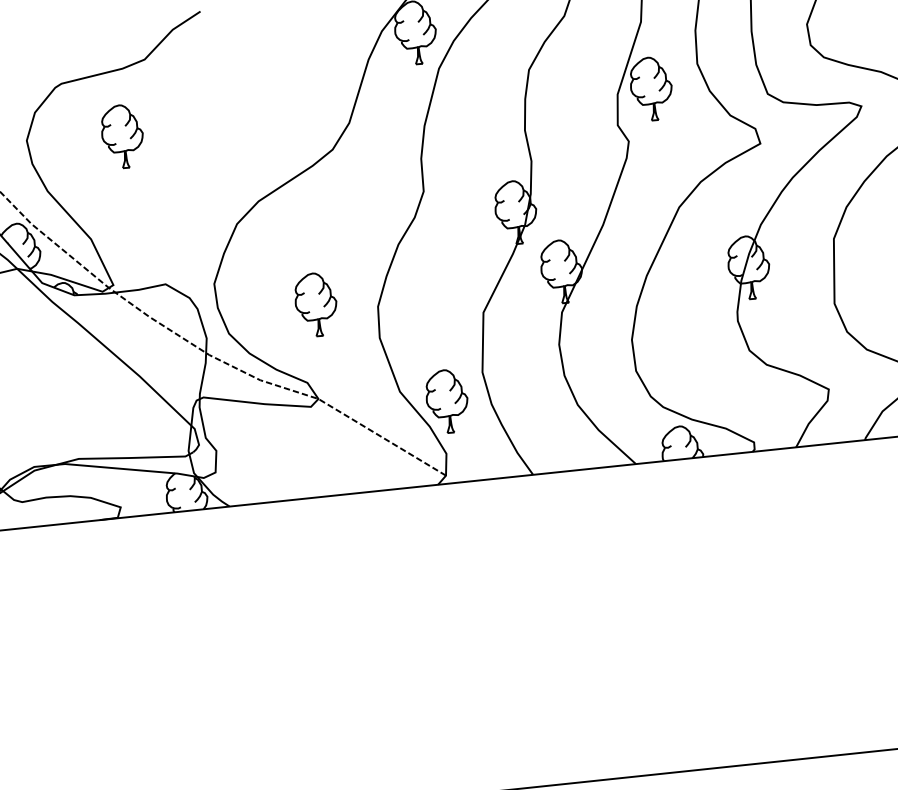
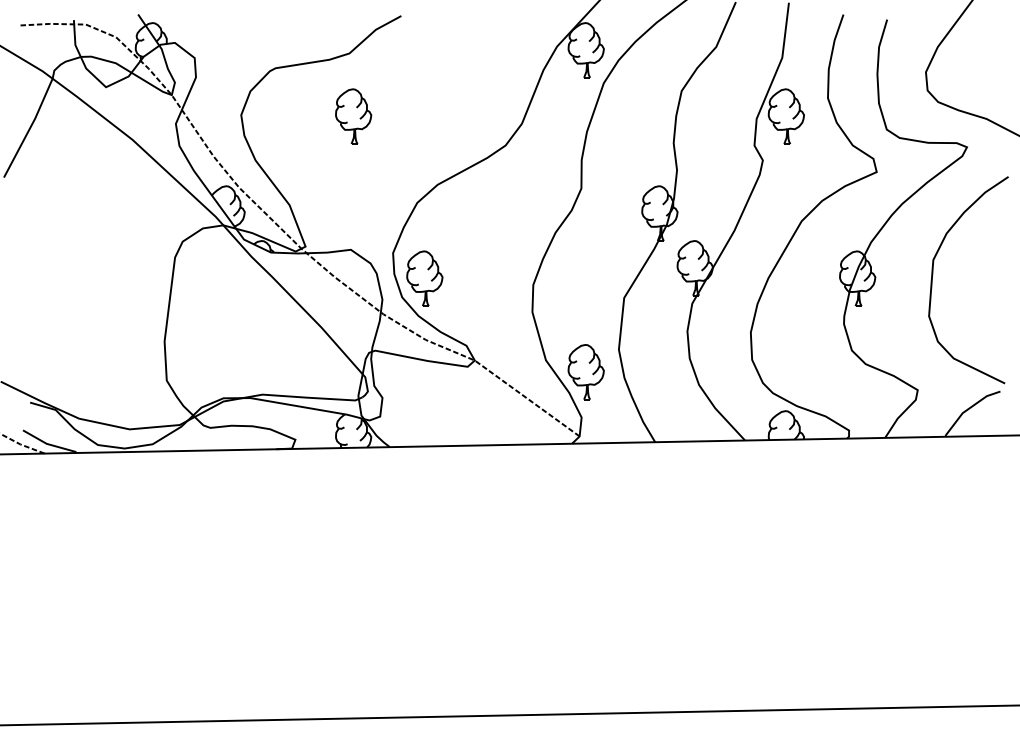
part: (122, 136) -> (353, 116), moved
part: (315, 304) -> (424, 278), moved

